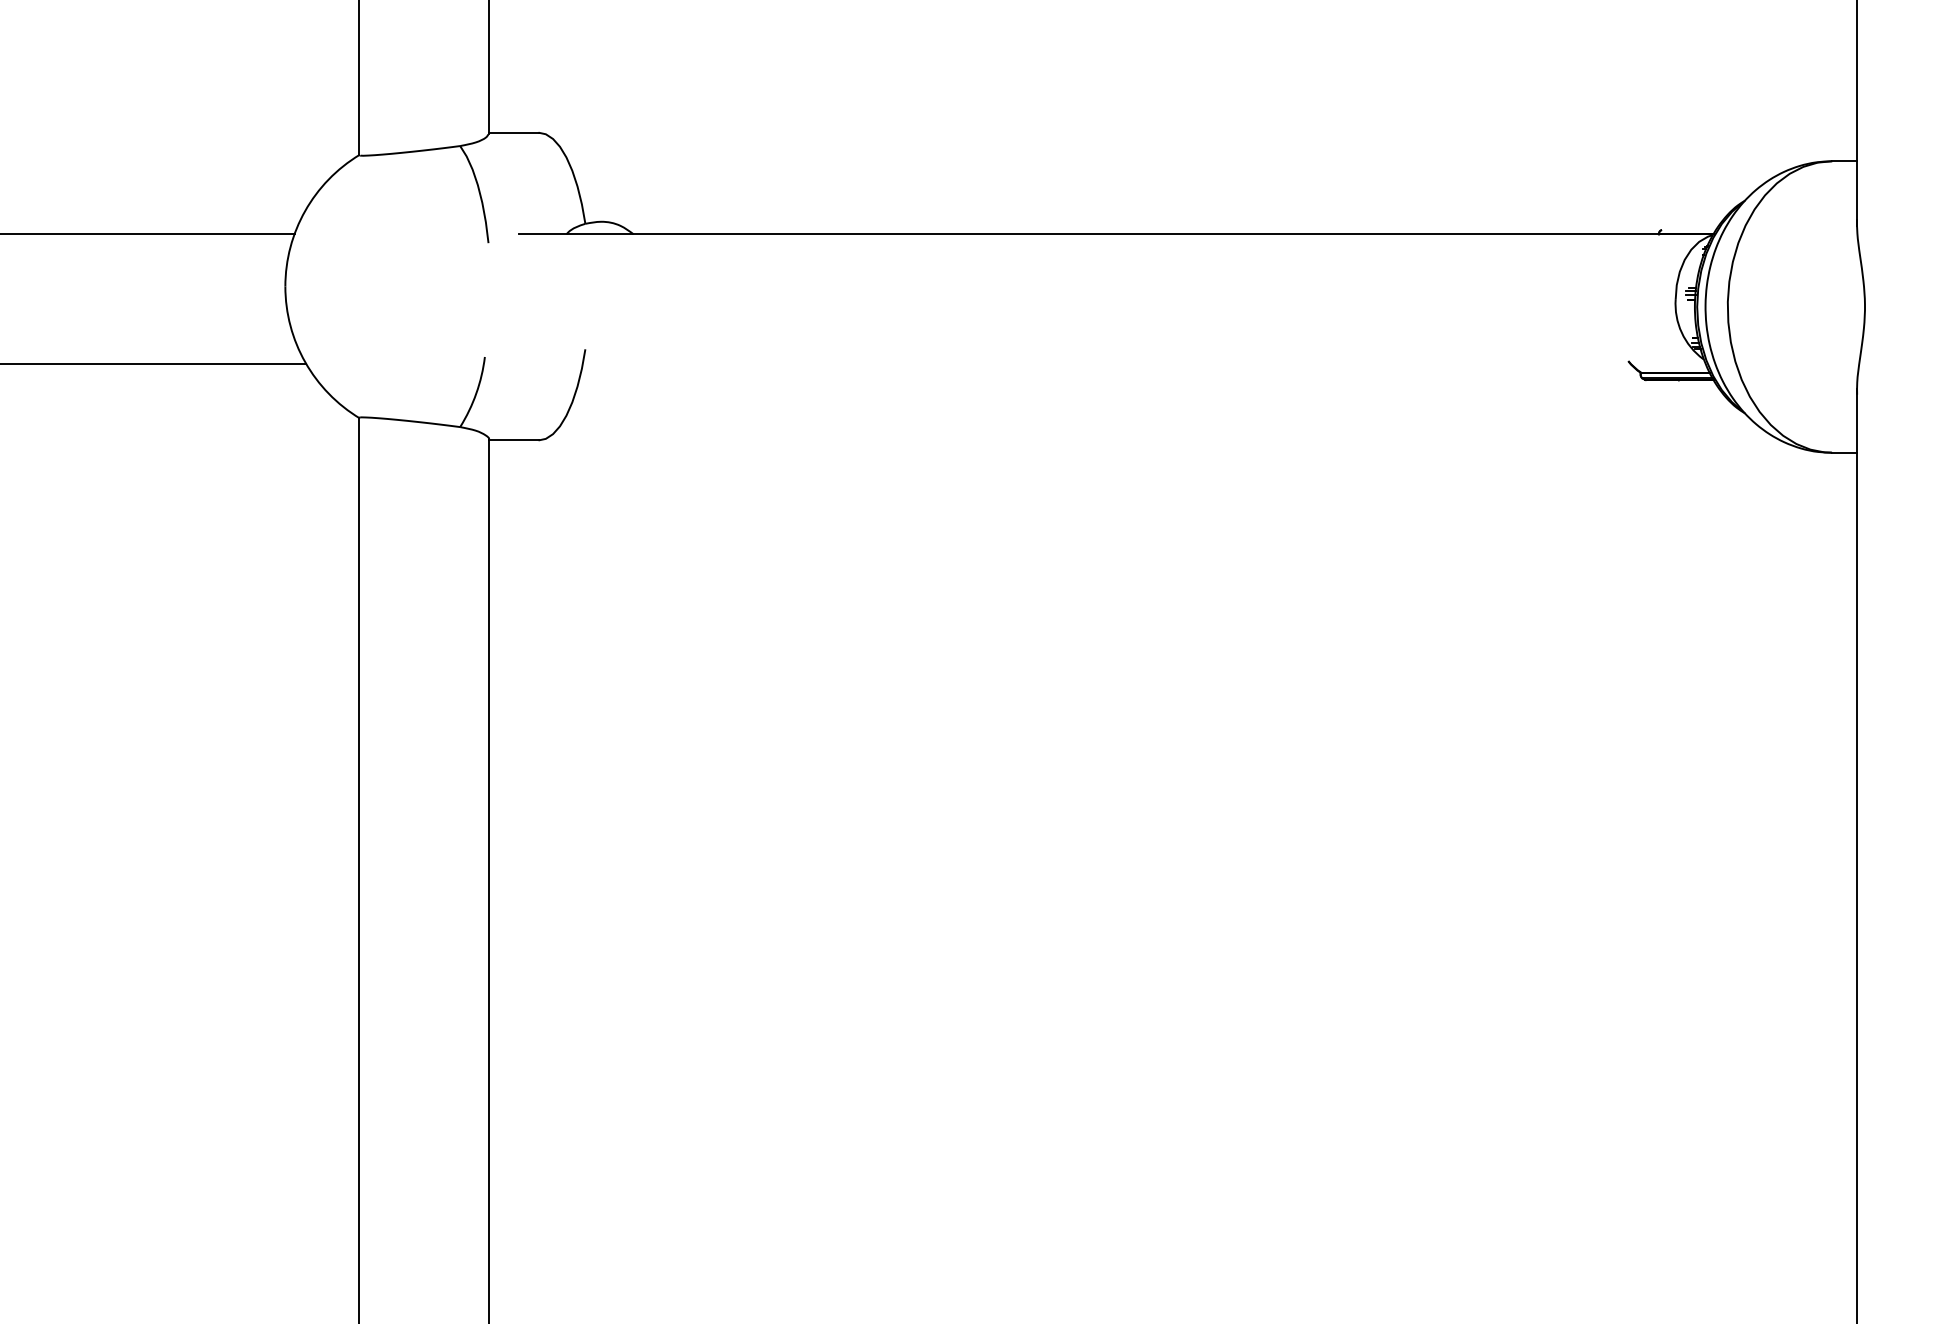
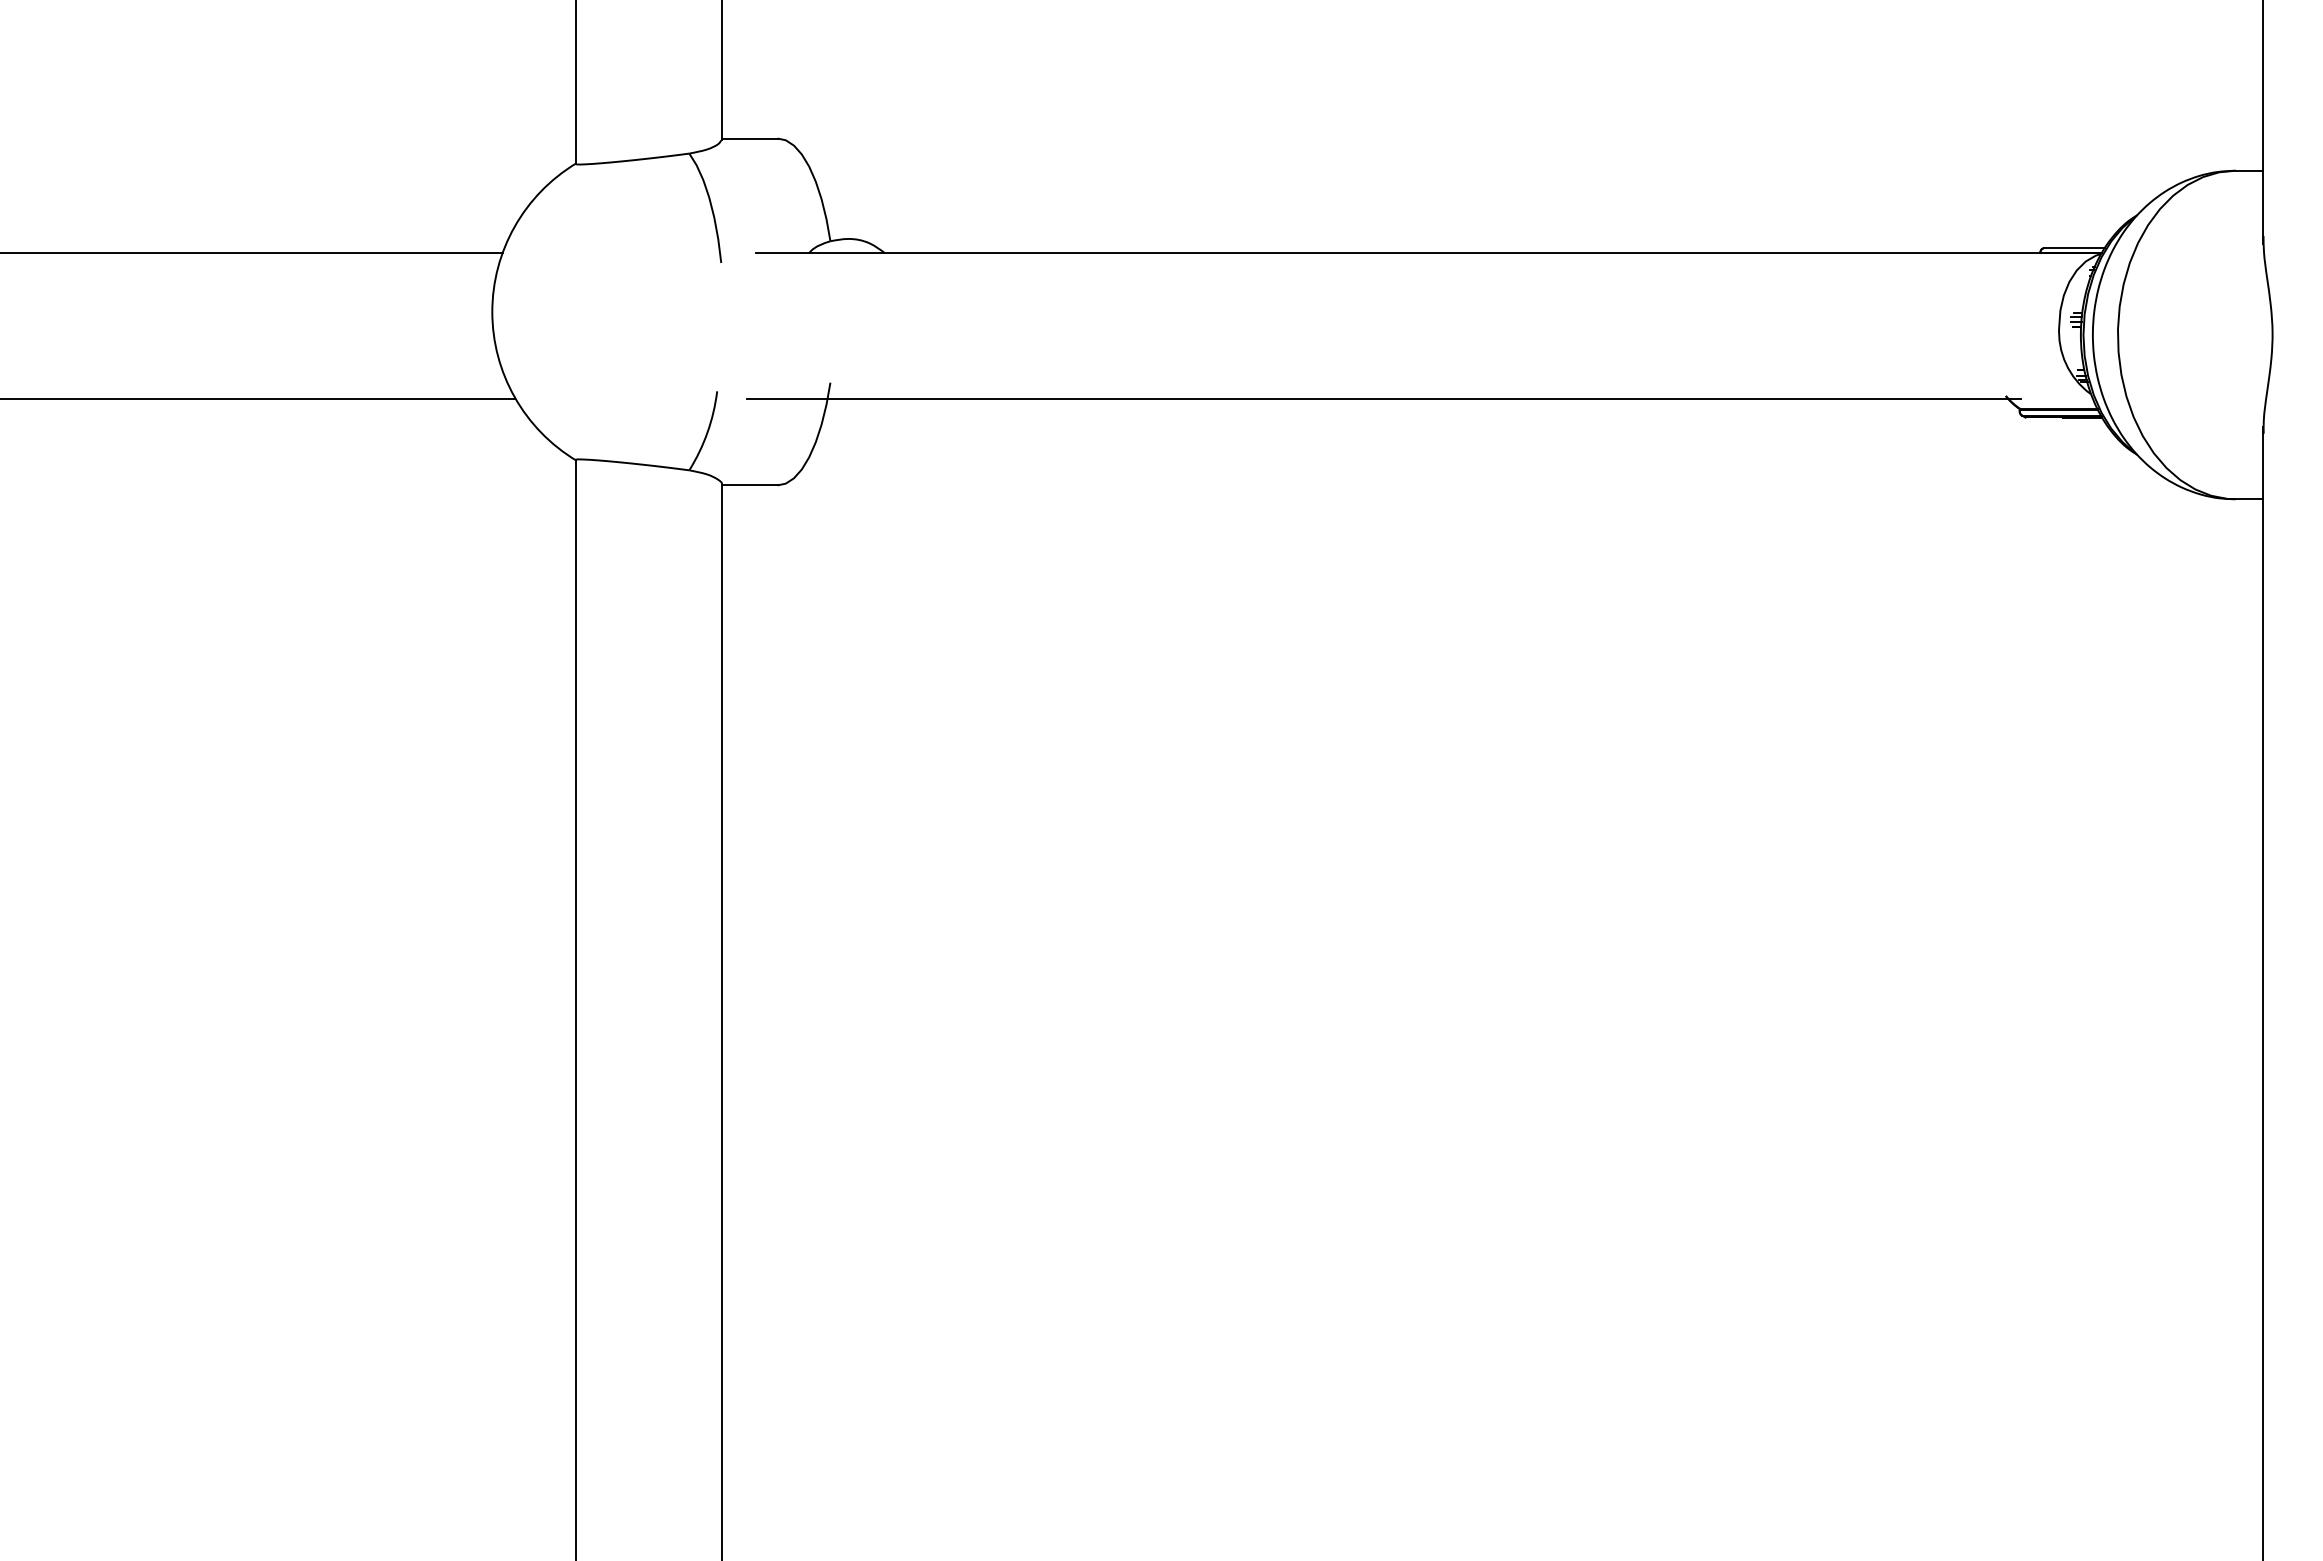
line: (1688, 230) -> (2073, 248), added
line: (1076, 364) -> (1383, 399), added

